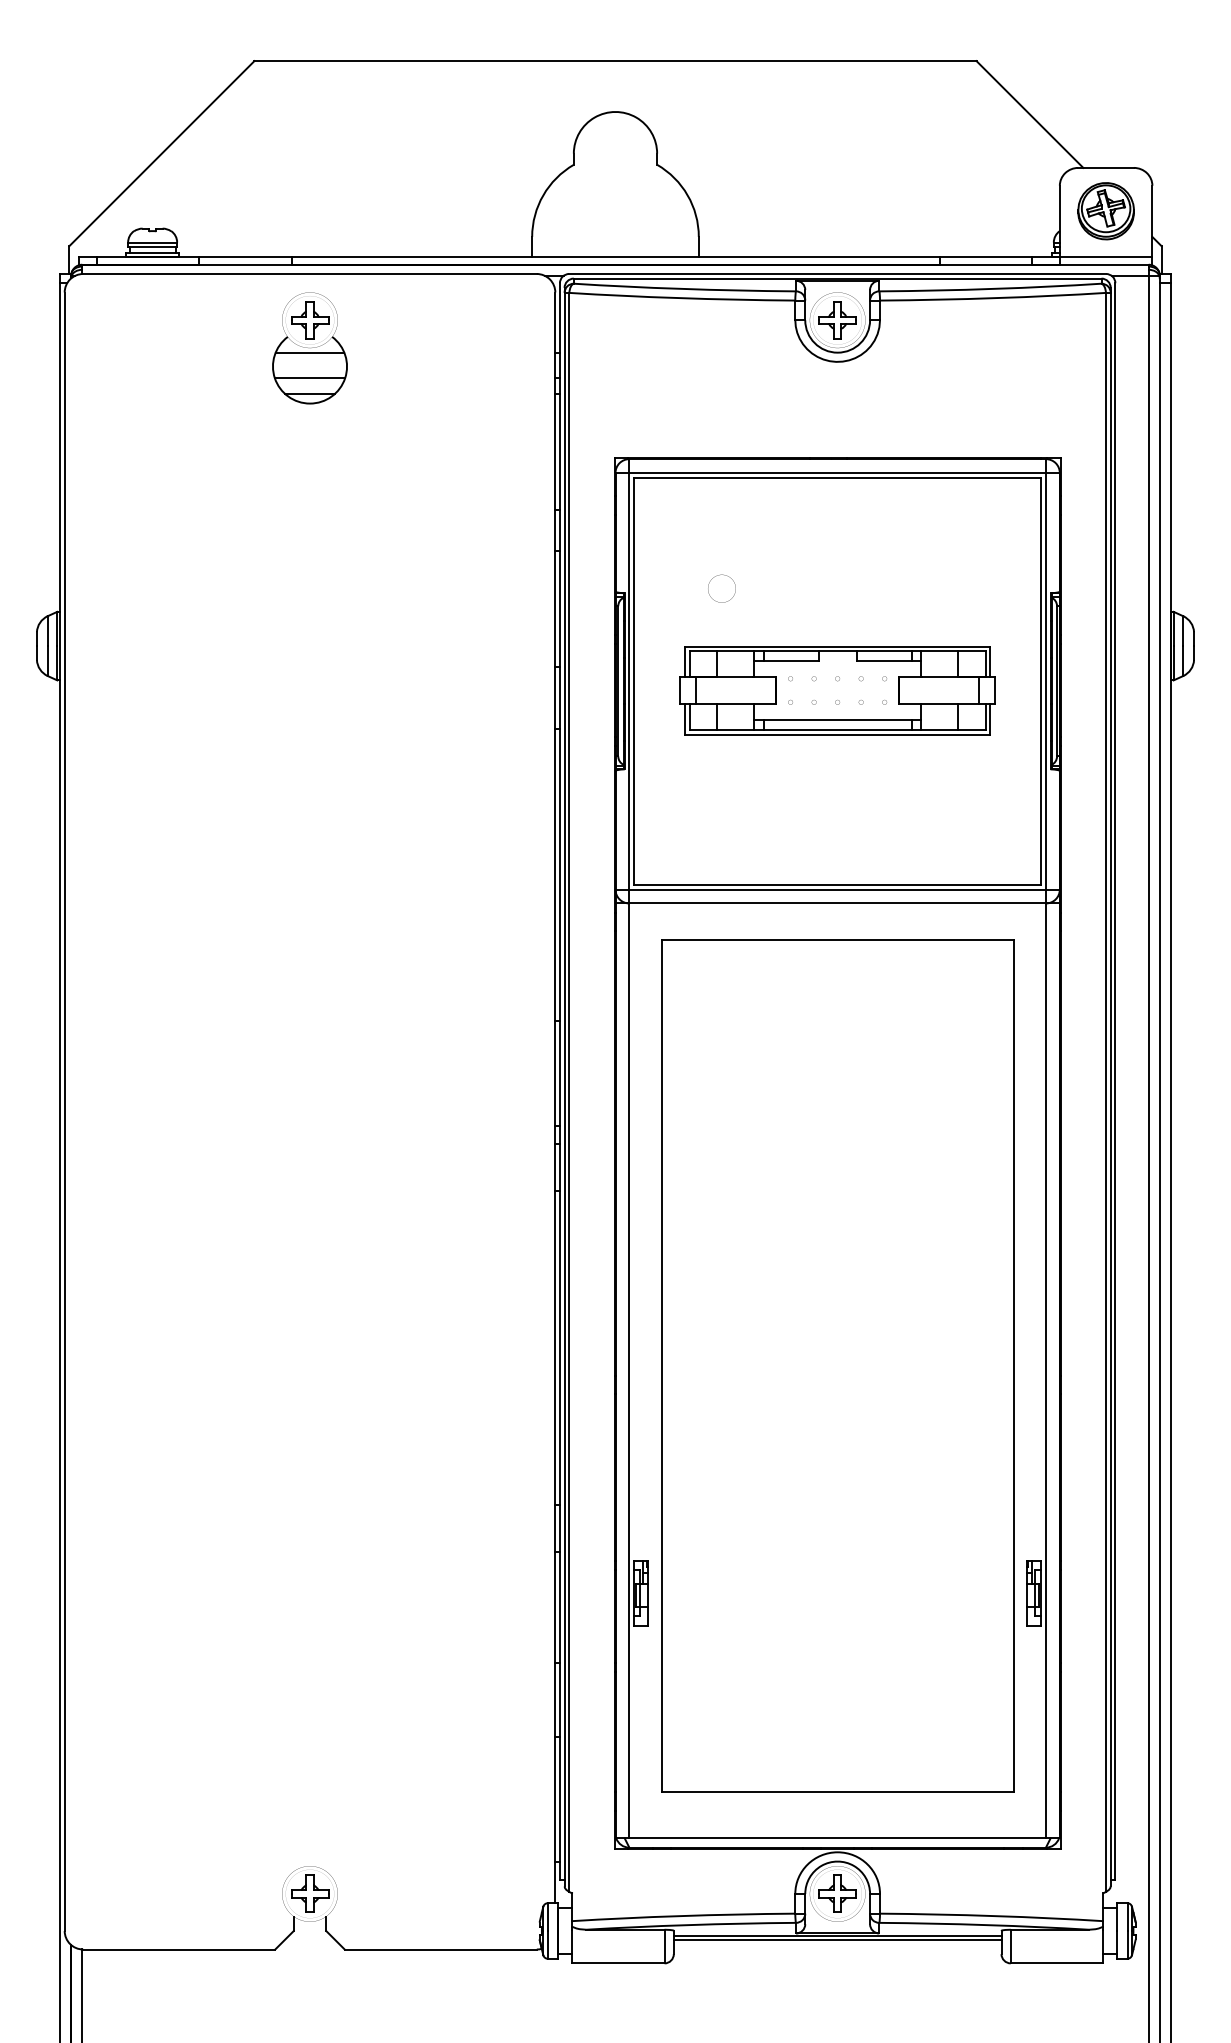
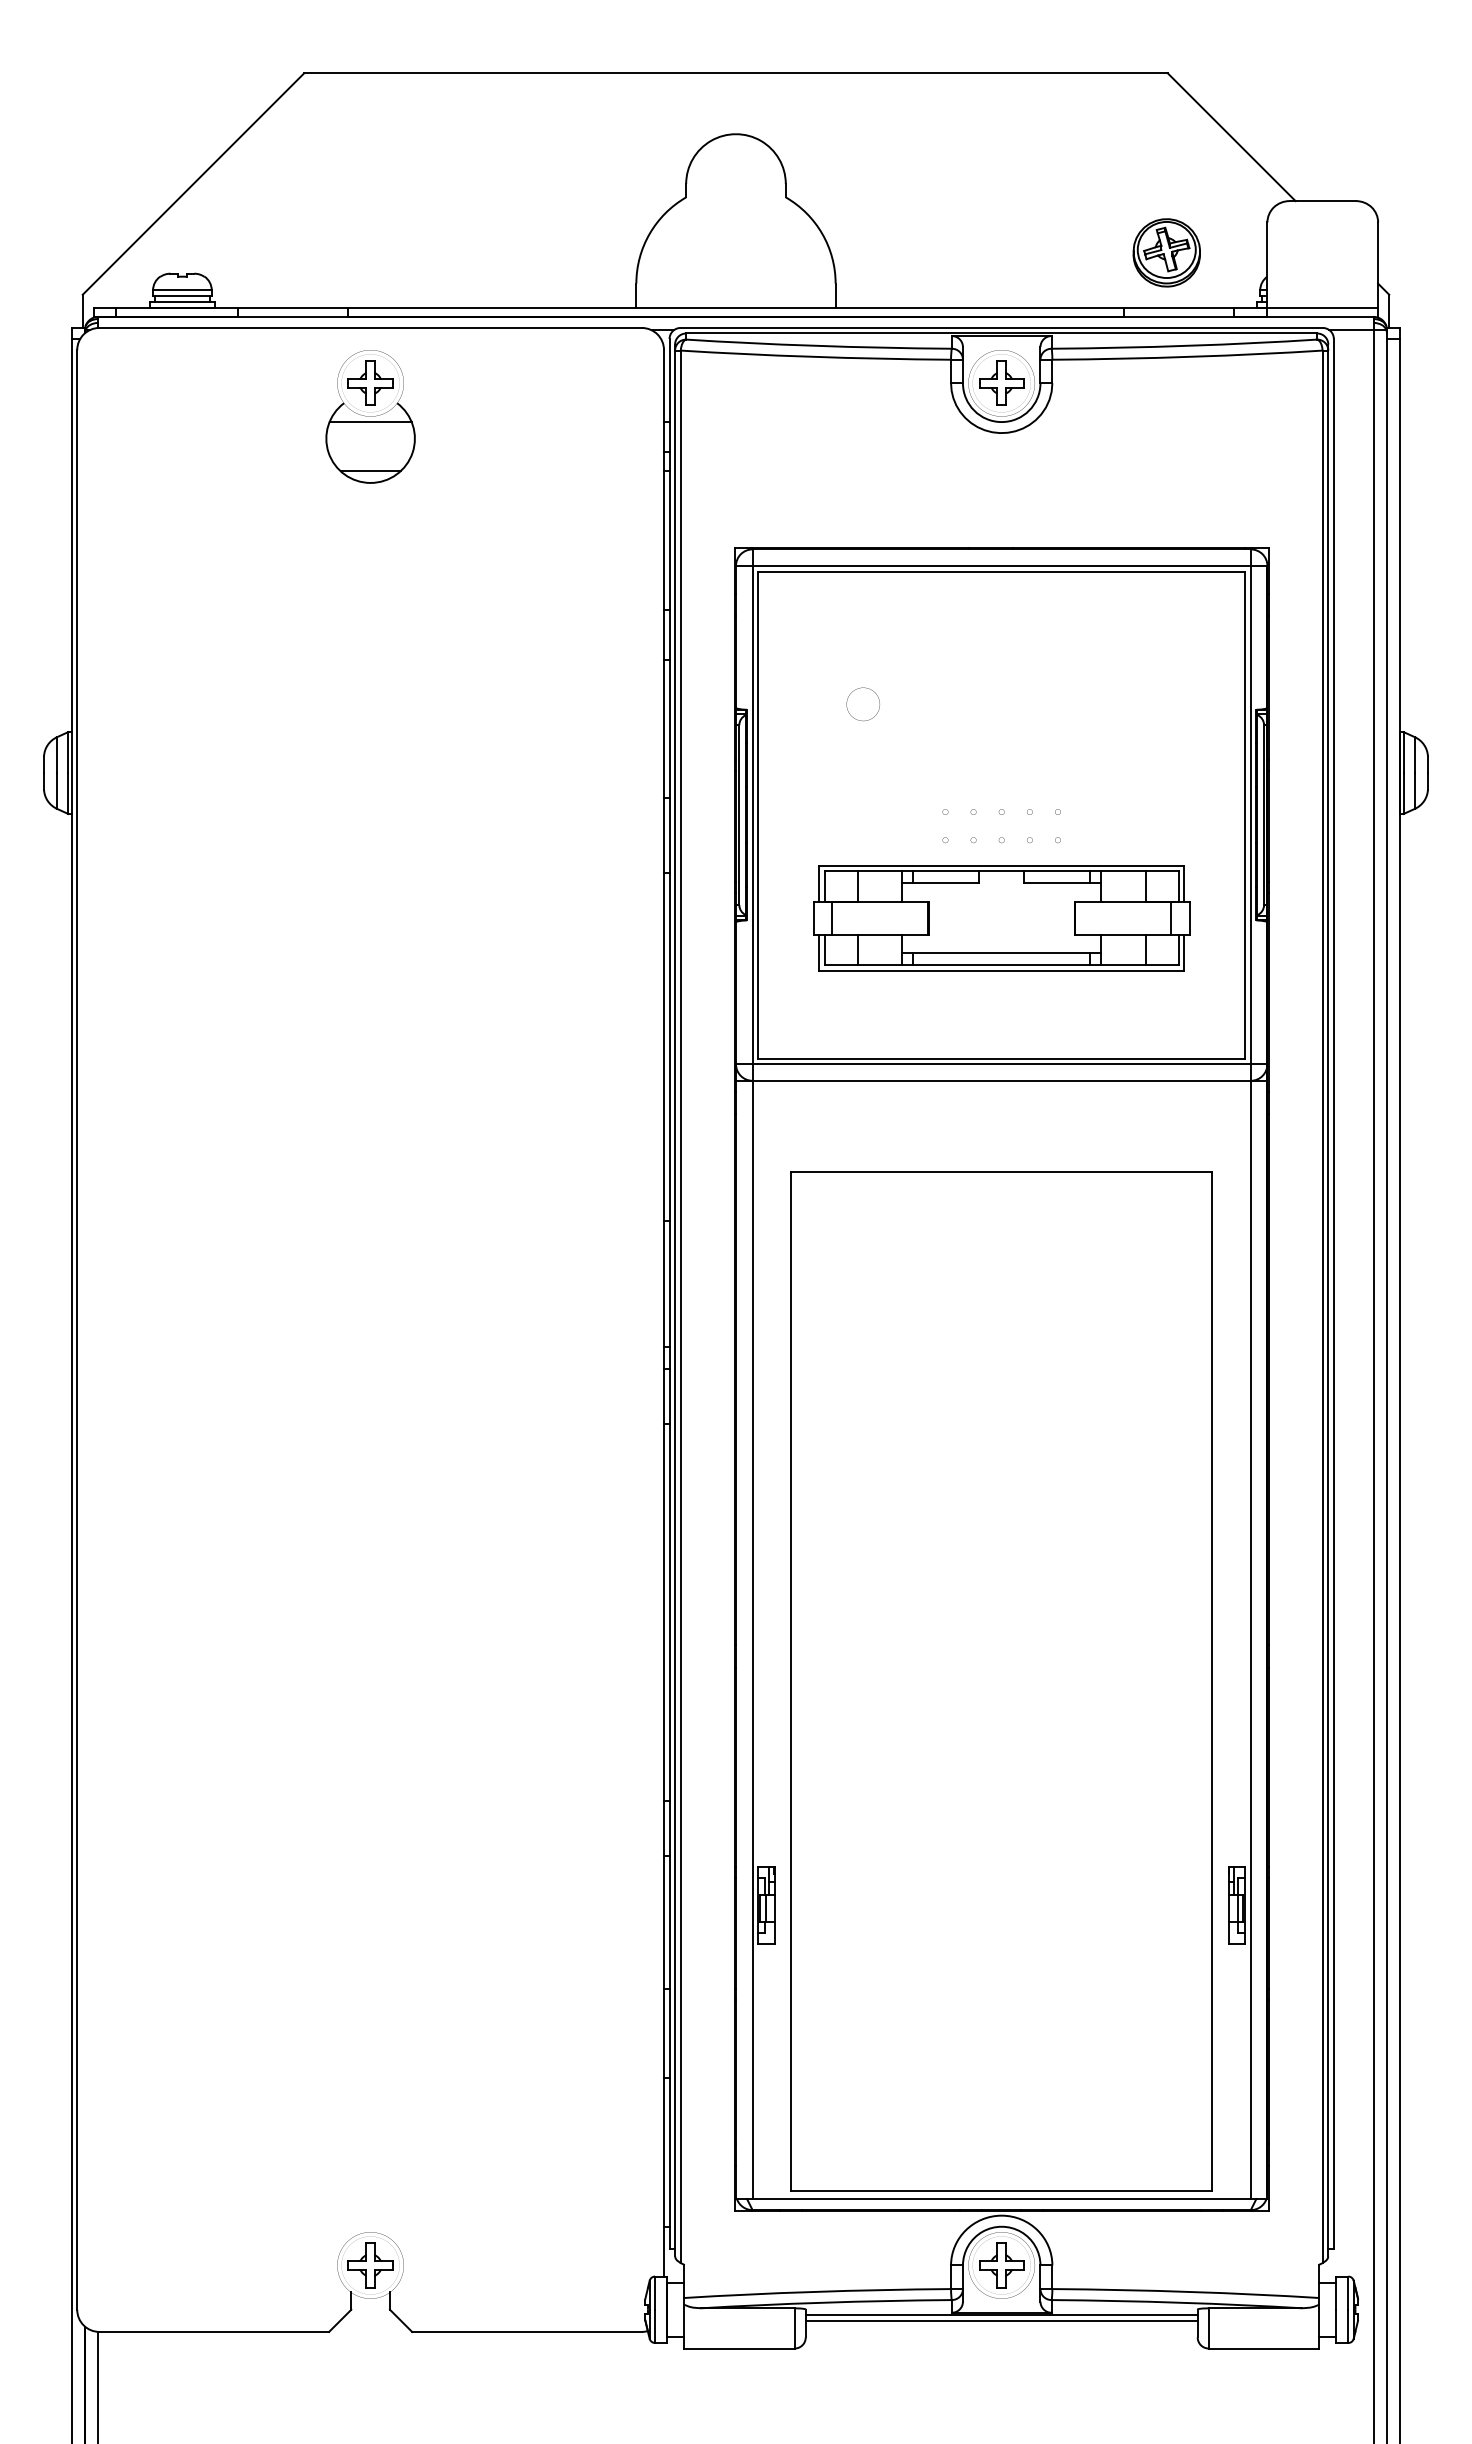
part: (1105, 210) -> (1166, 252), moved
line: (309, 377) -> (370, 451), removed
part: (837, 690) -> (1001, 918), moved
part: (837, 1366) -> (1001, 1681), moved

